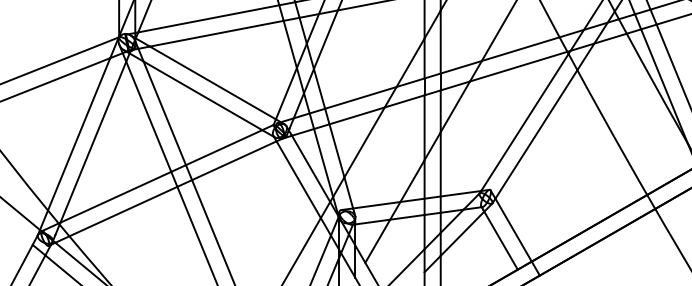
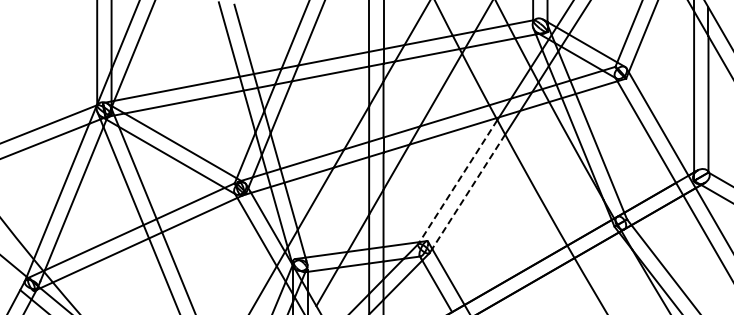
line: (524, 122) -> (458, 181), solid -> dashed
line: (536, 134) -> (468, 191), solid -> dashed

